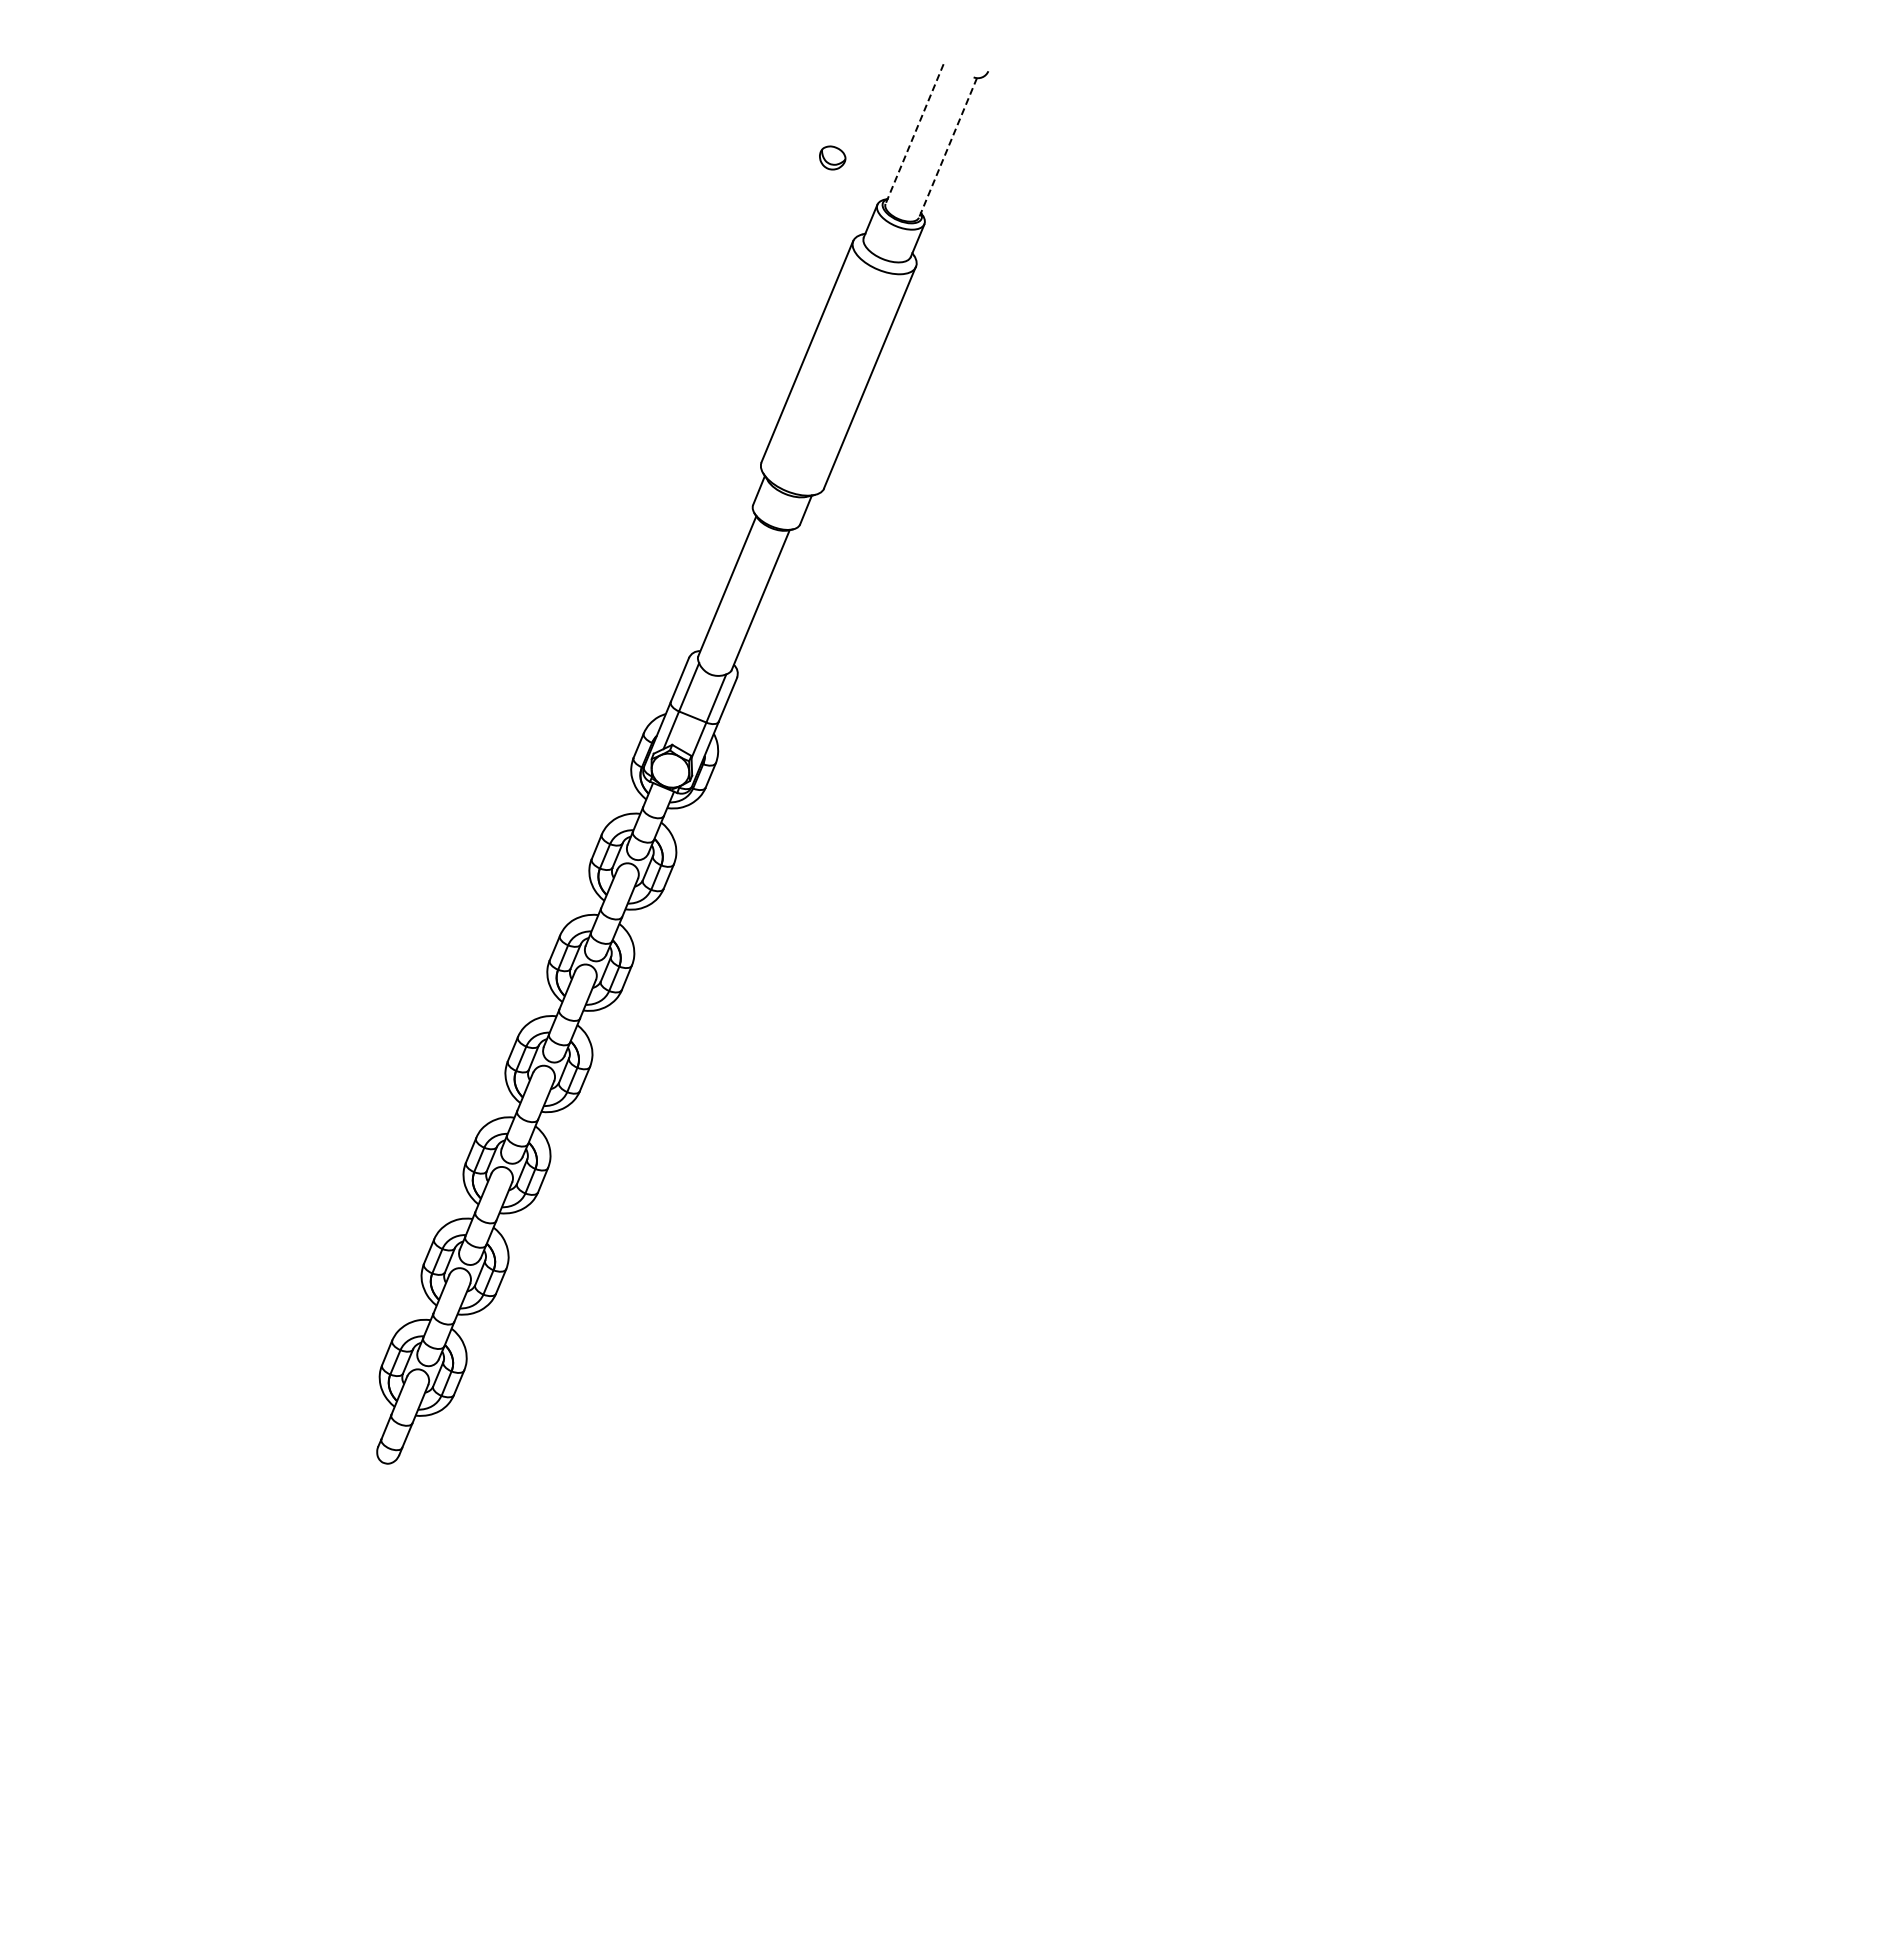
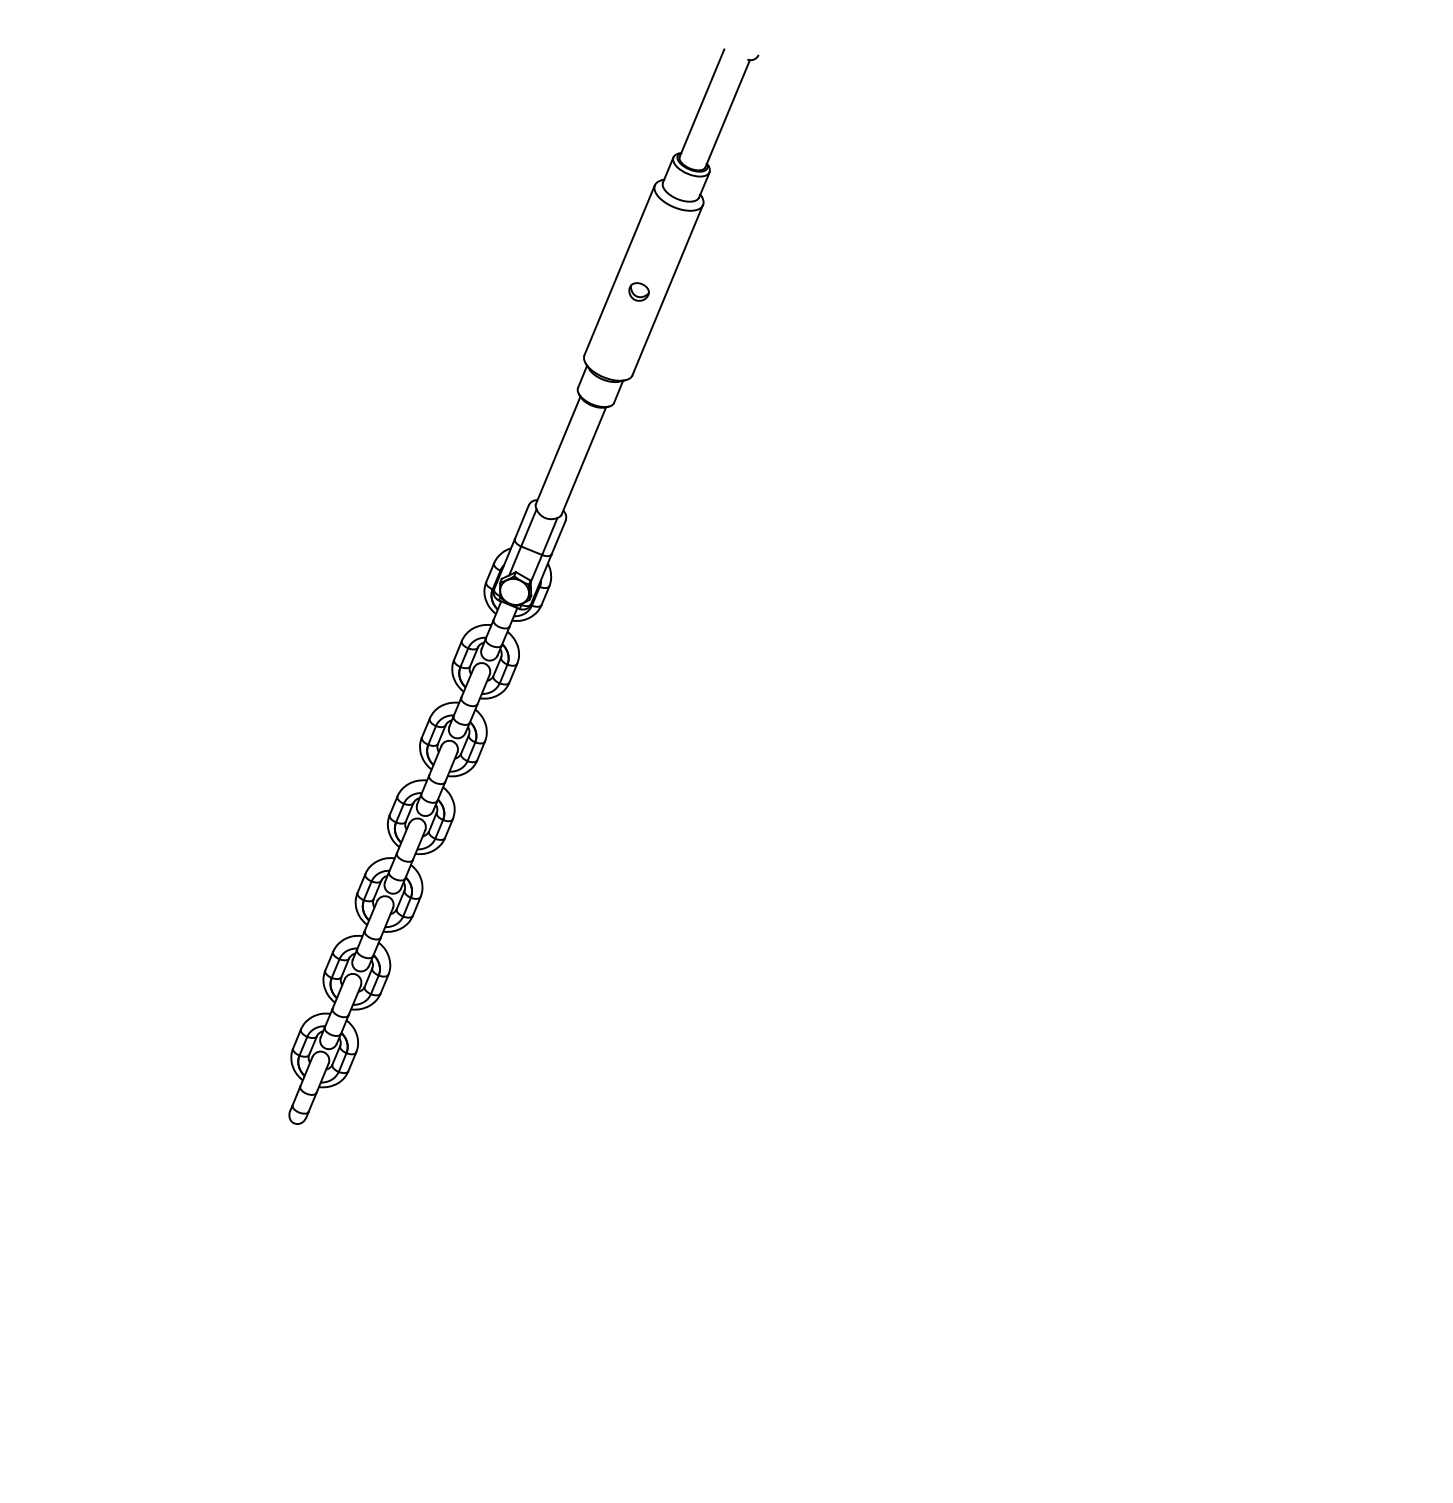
line: (914, 134) -> (701, 103), dashed -> solid
line: (948, 147) -> (728, 113), dashed -> solid
part: (832, 157) -> (638, 291), moved

